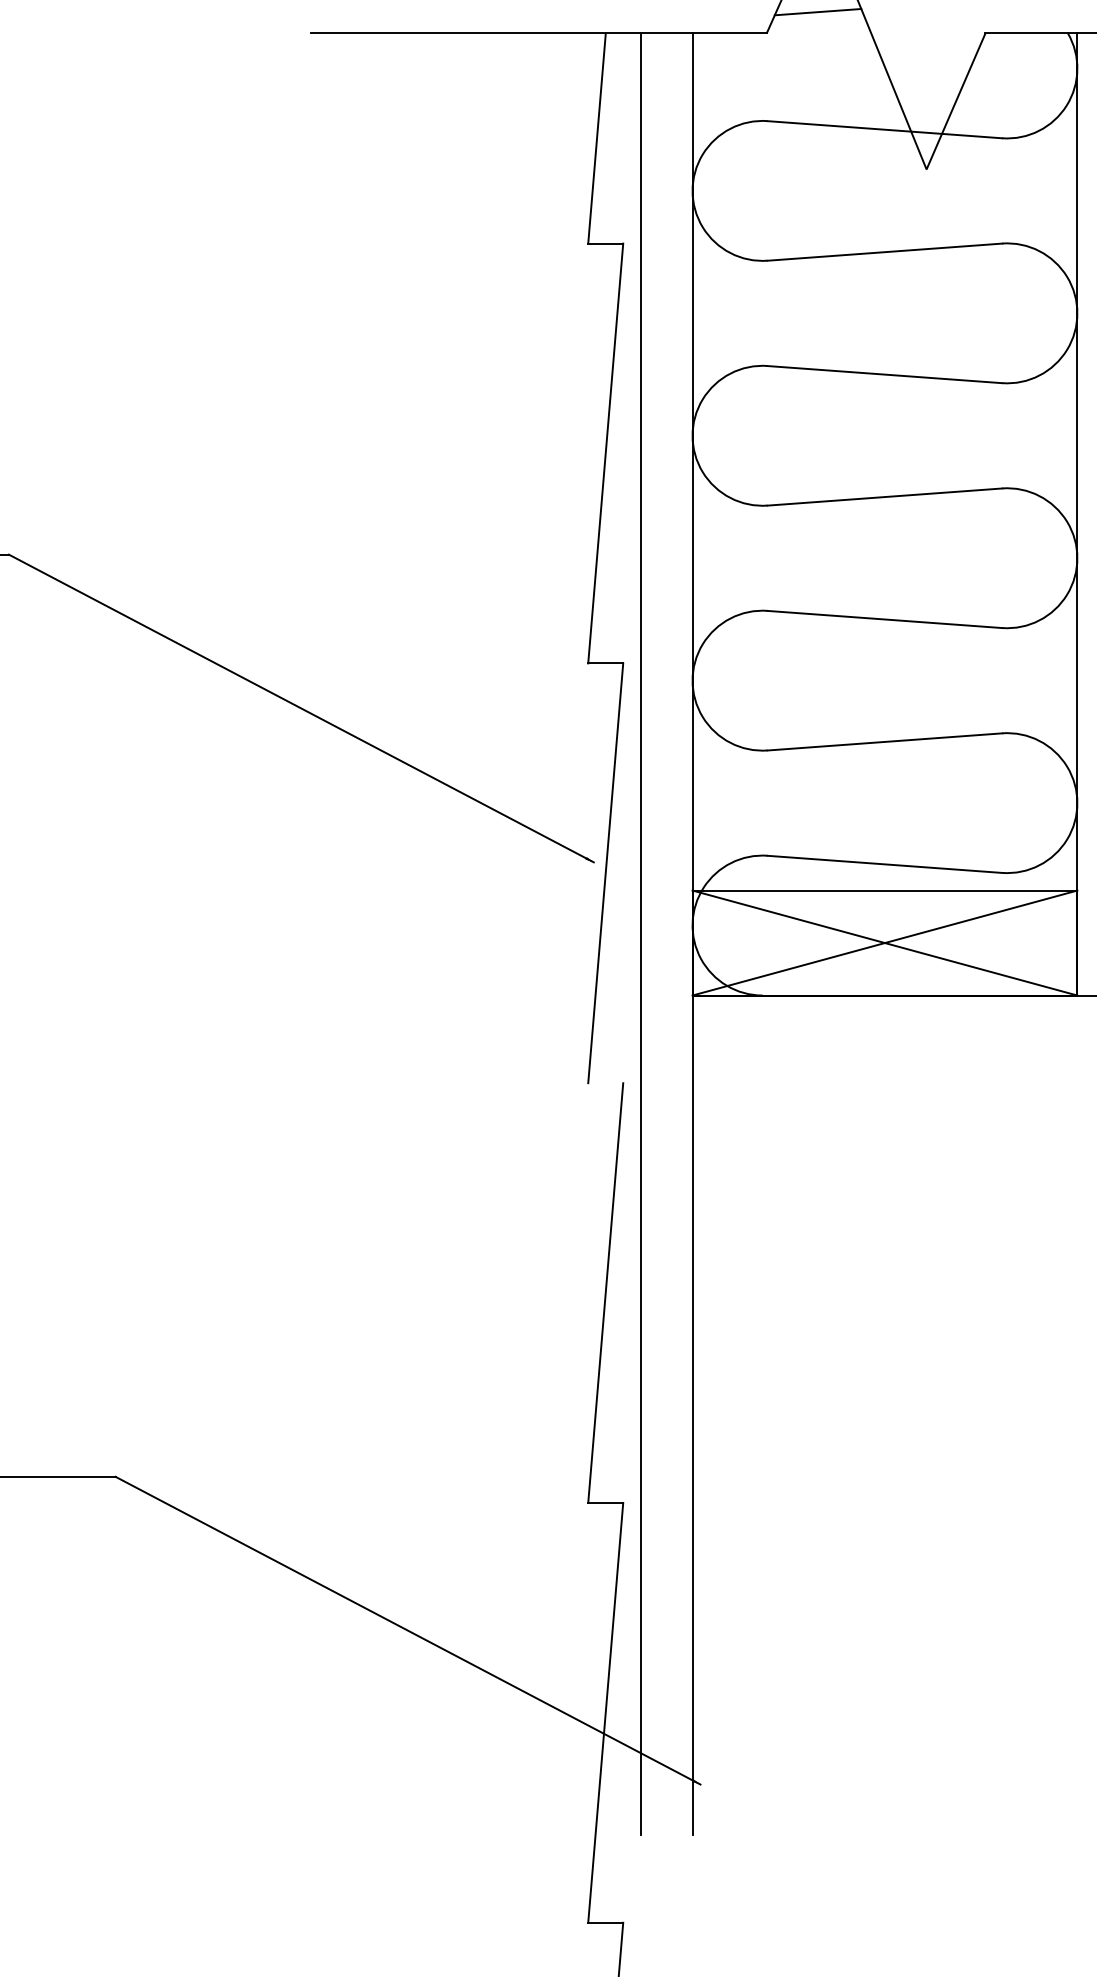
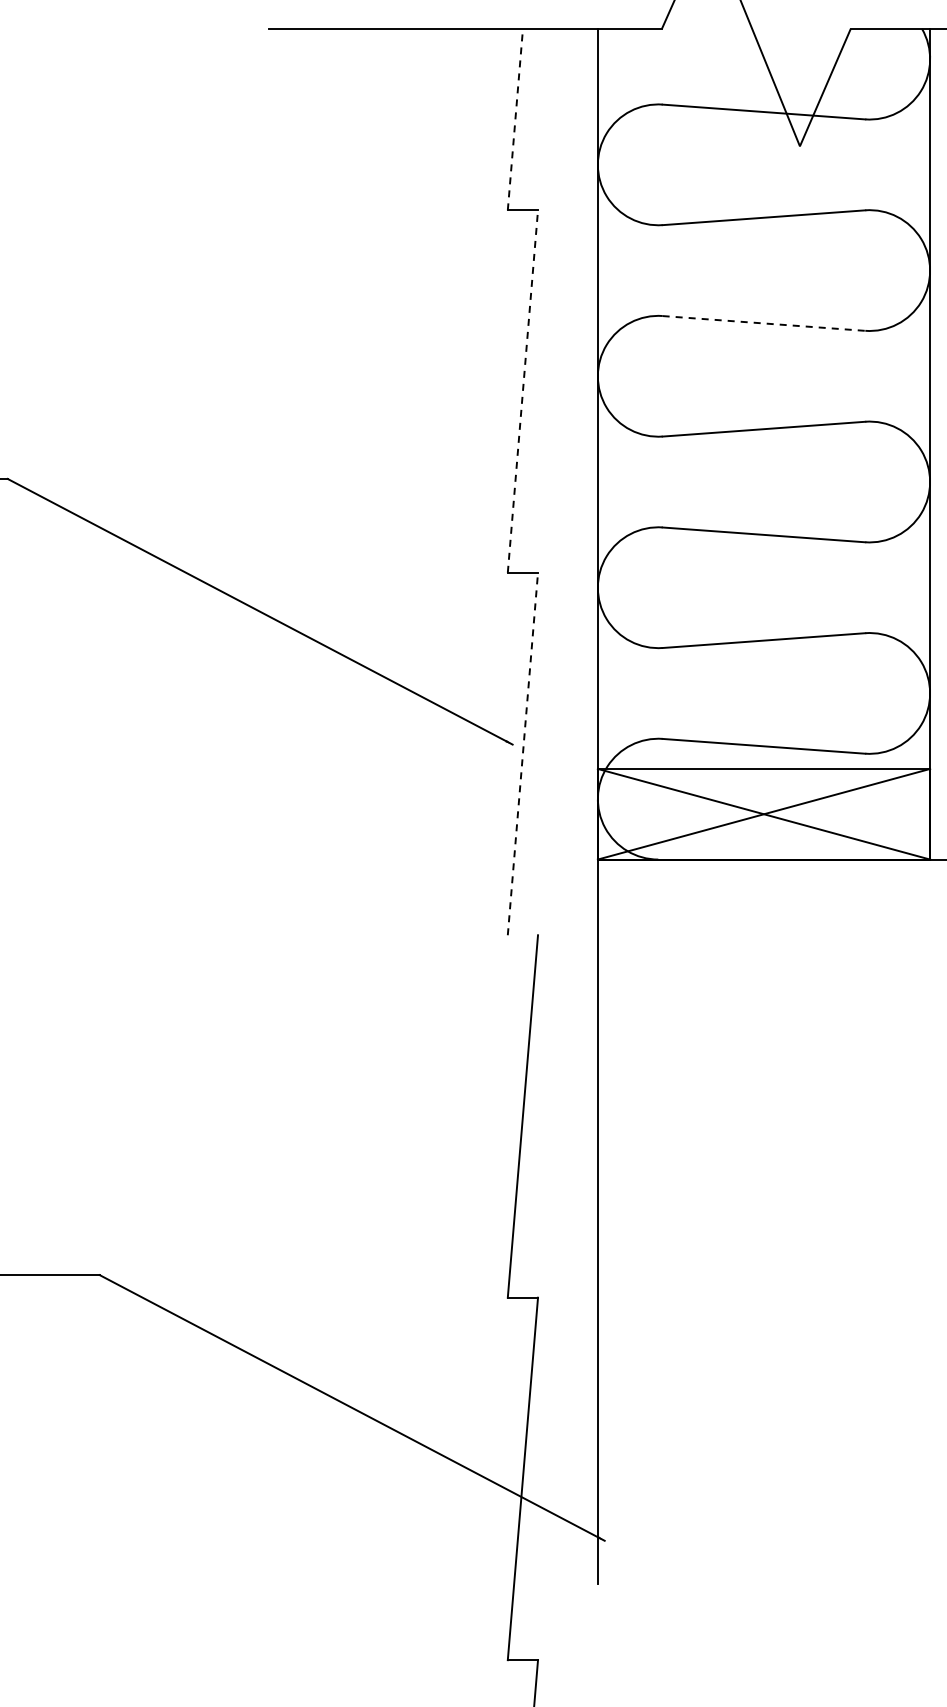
line: (817, 12) -> (705, 10), removed
line: (597, 138) -> (515, 119), solid -> dashed
line: (884, 374) -> (763, 323), solid -> dashed
line: (605, 453) -> (522, 391), solid -> dashed
line: (605, 873) -> (522, 754), solid -> dashed
line: (641, 934) -> (553, 806), removed

